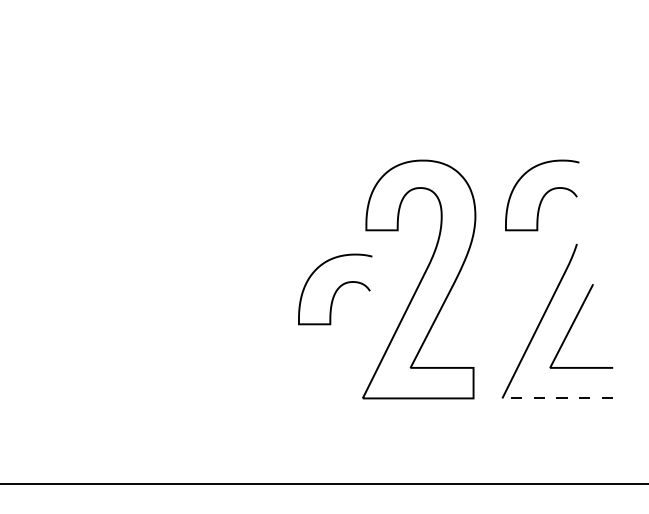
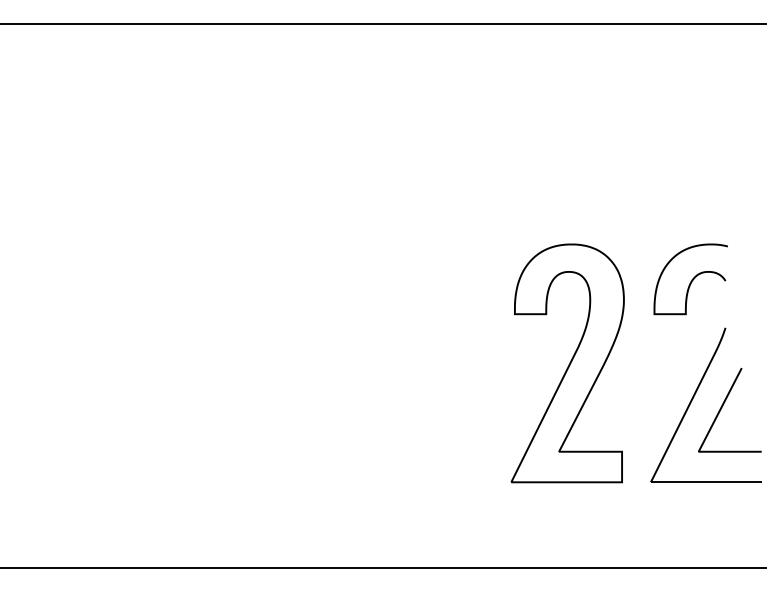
curve: (335, 289) -> (484, 373), removed
line: (556, 398) -> (705, 482), dashed -> solid

